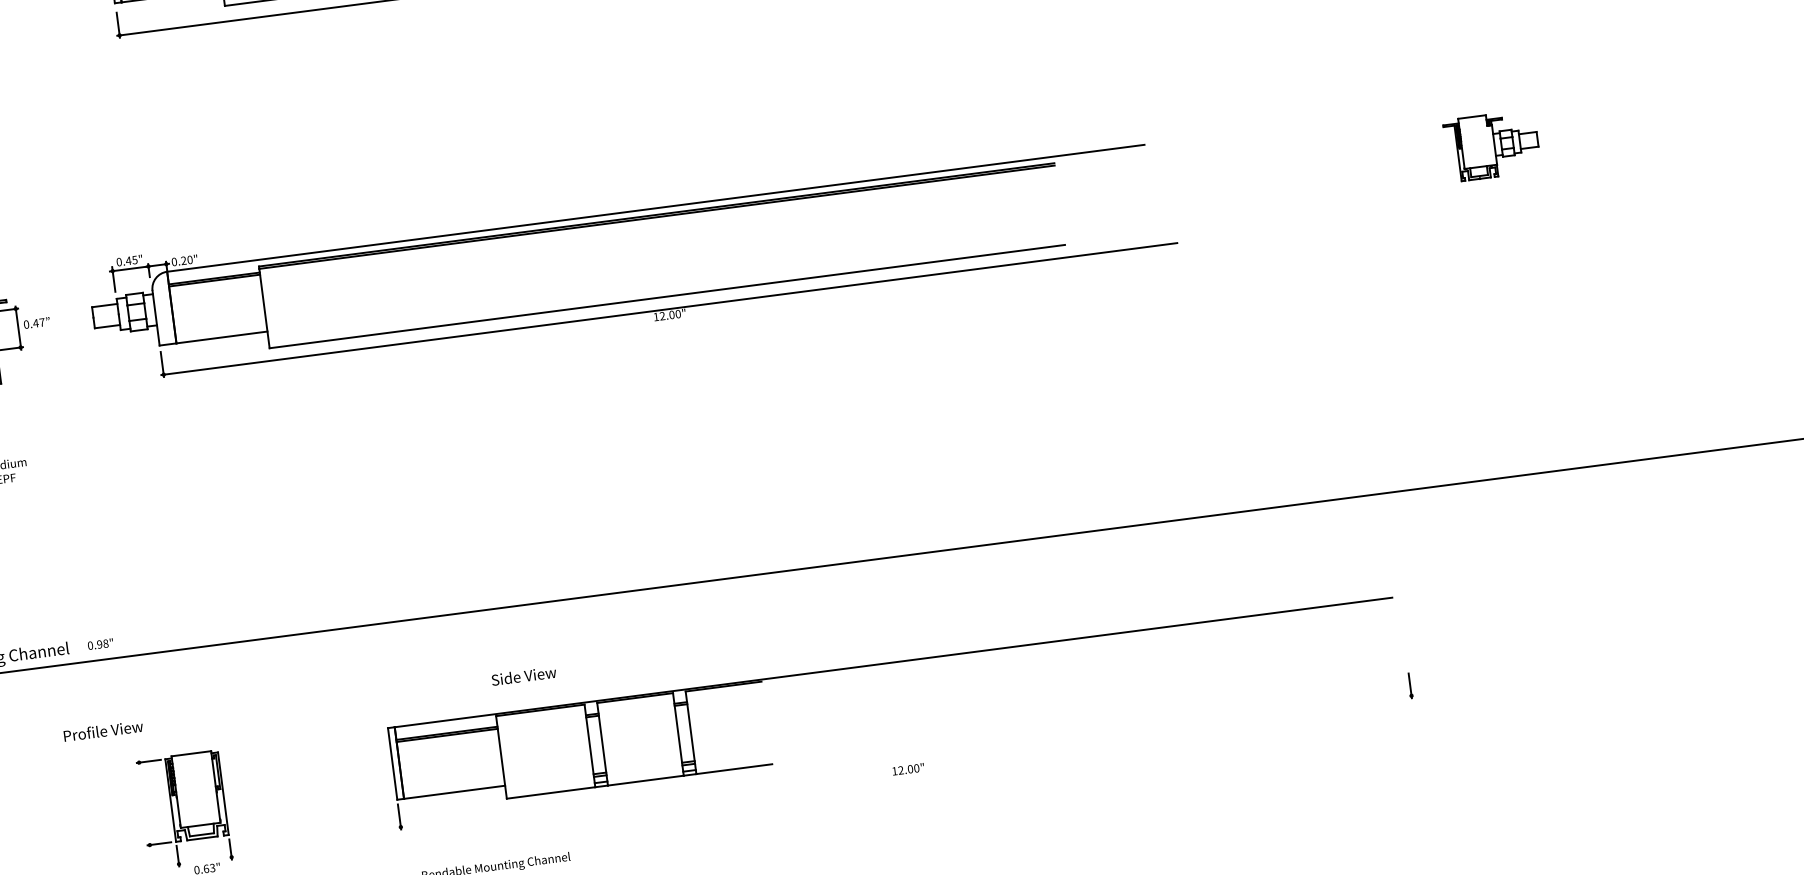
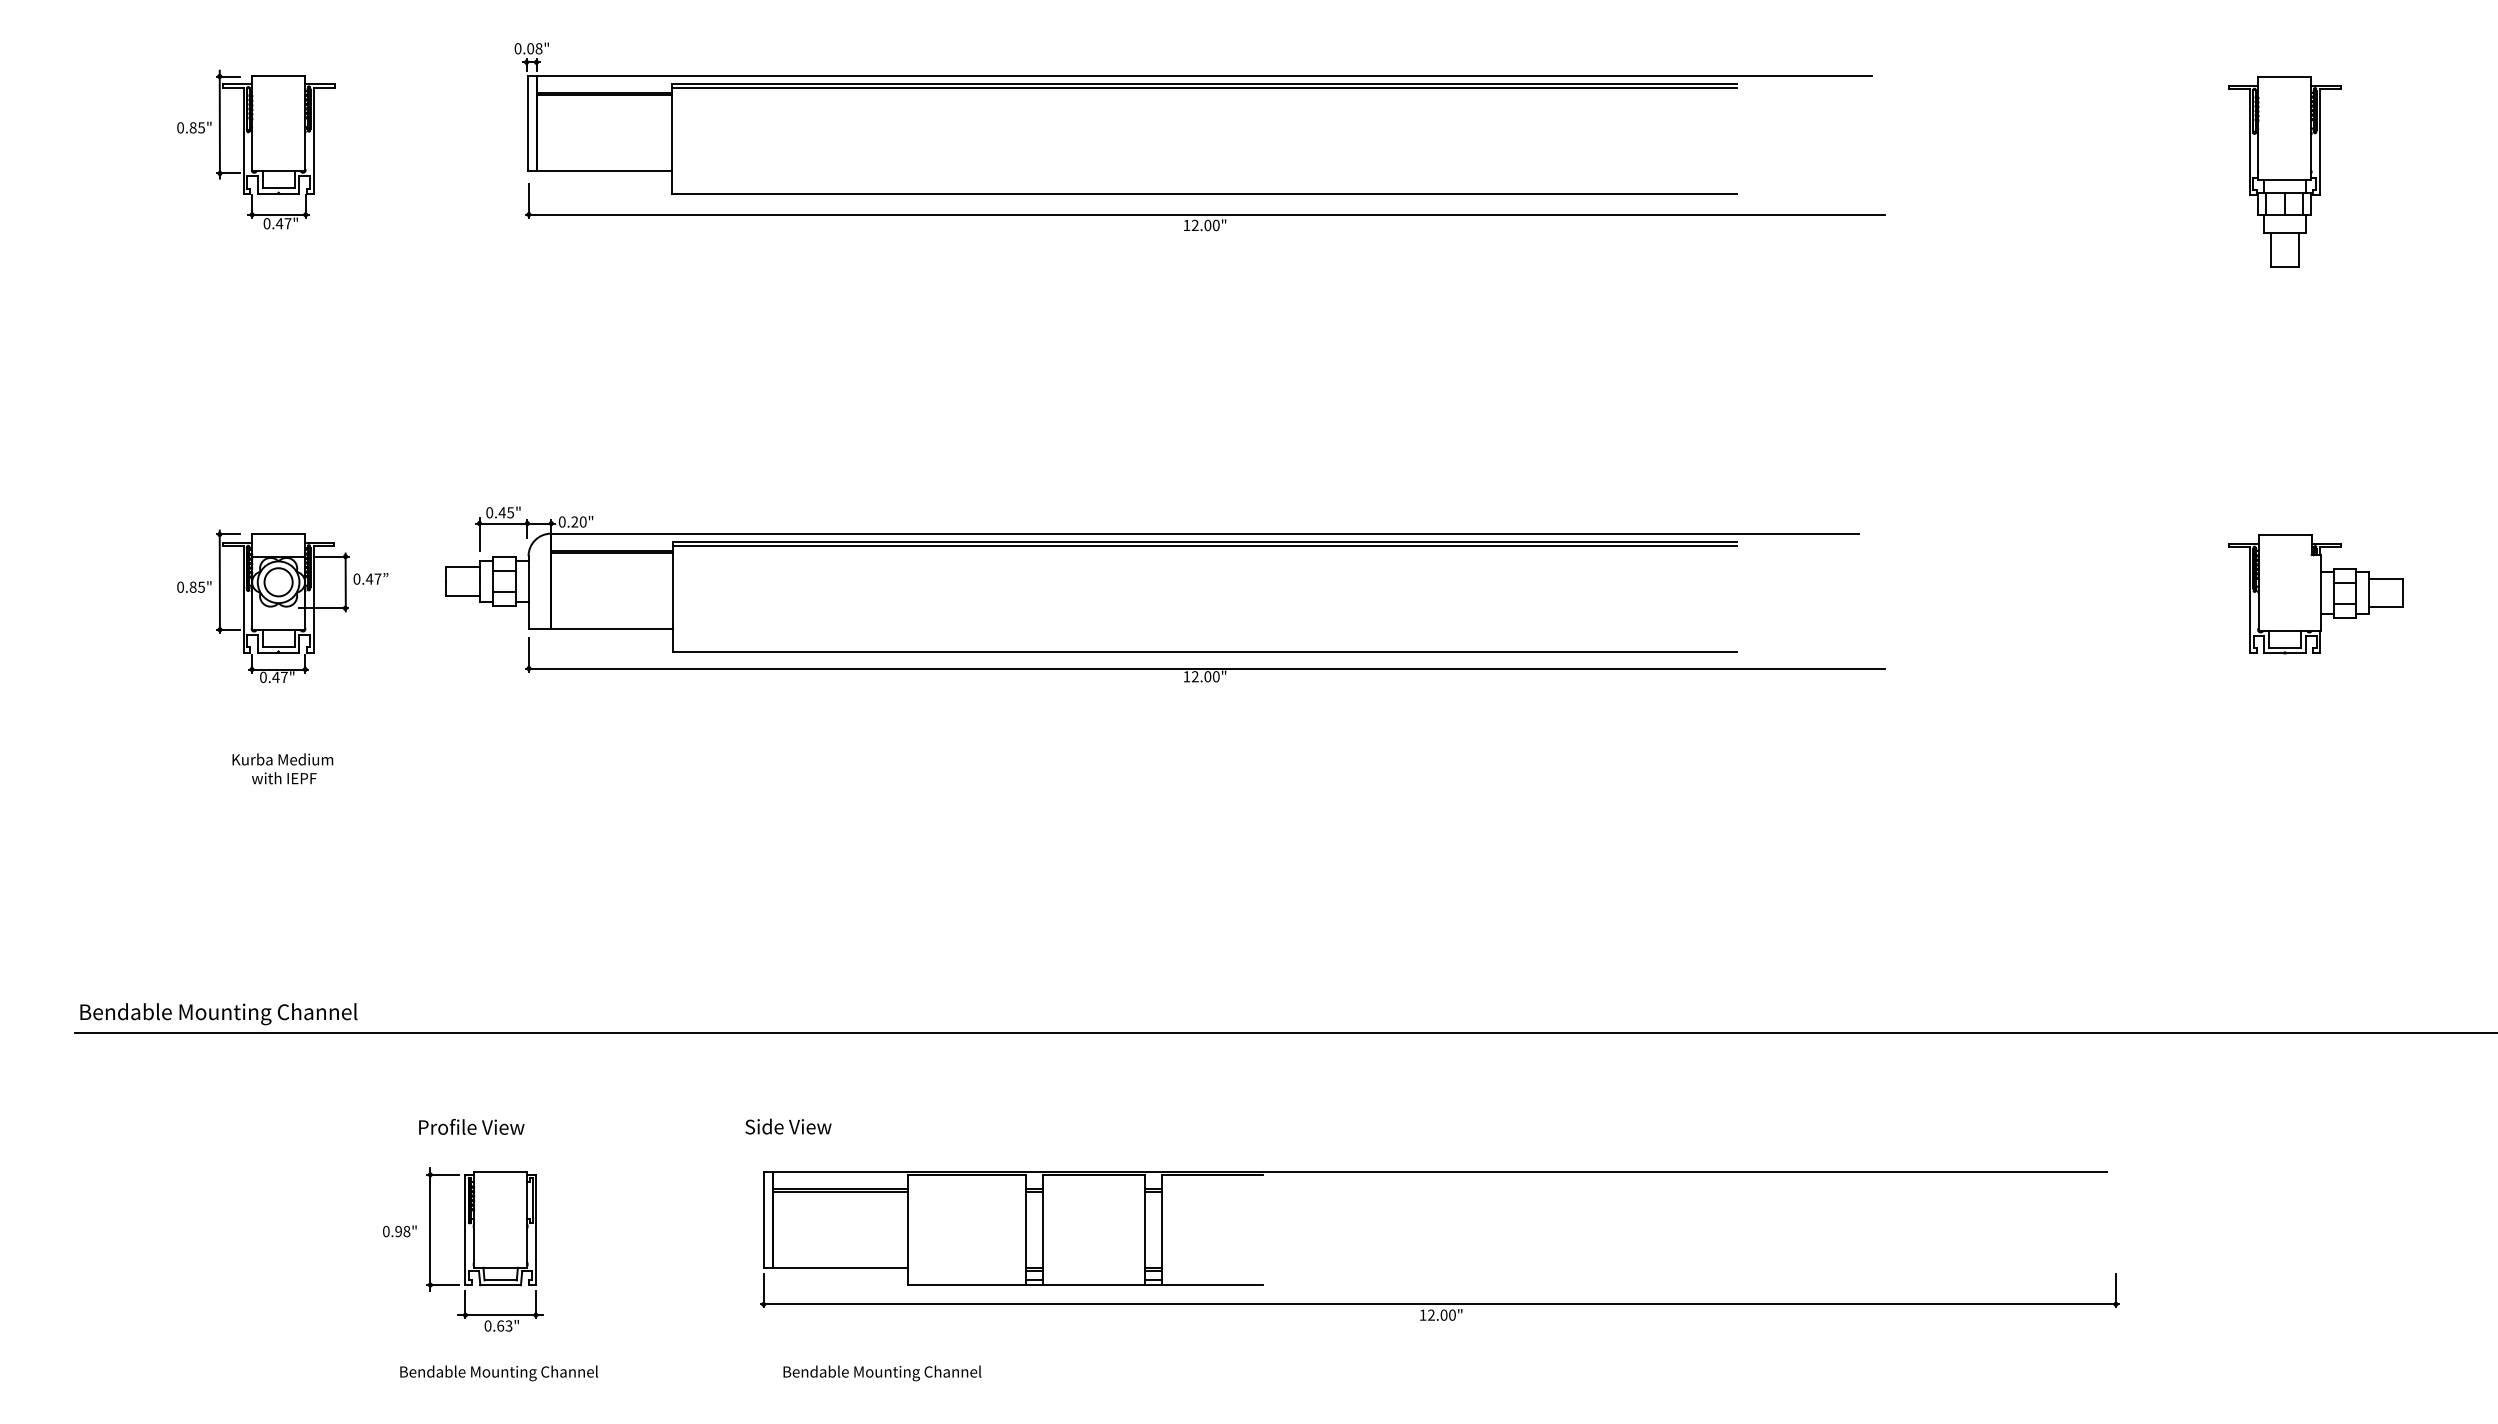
part: (1491, 145) -> (2315, 594), size x1.43
text: (100, 644) -> (399, 1231), moved
text: (524, 675) -> (788, 1126), moved
text: (103, 730) -> (471, 1126), moved
line: (906, 761) -> (1439, 1304), added
line: (144, 803) -> (430, 1229), added
line: (205, 861) -> (500, 1315), added

